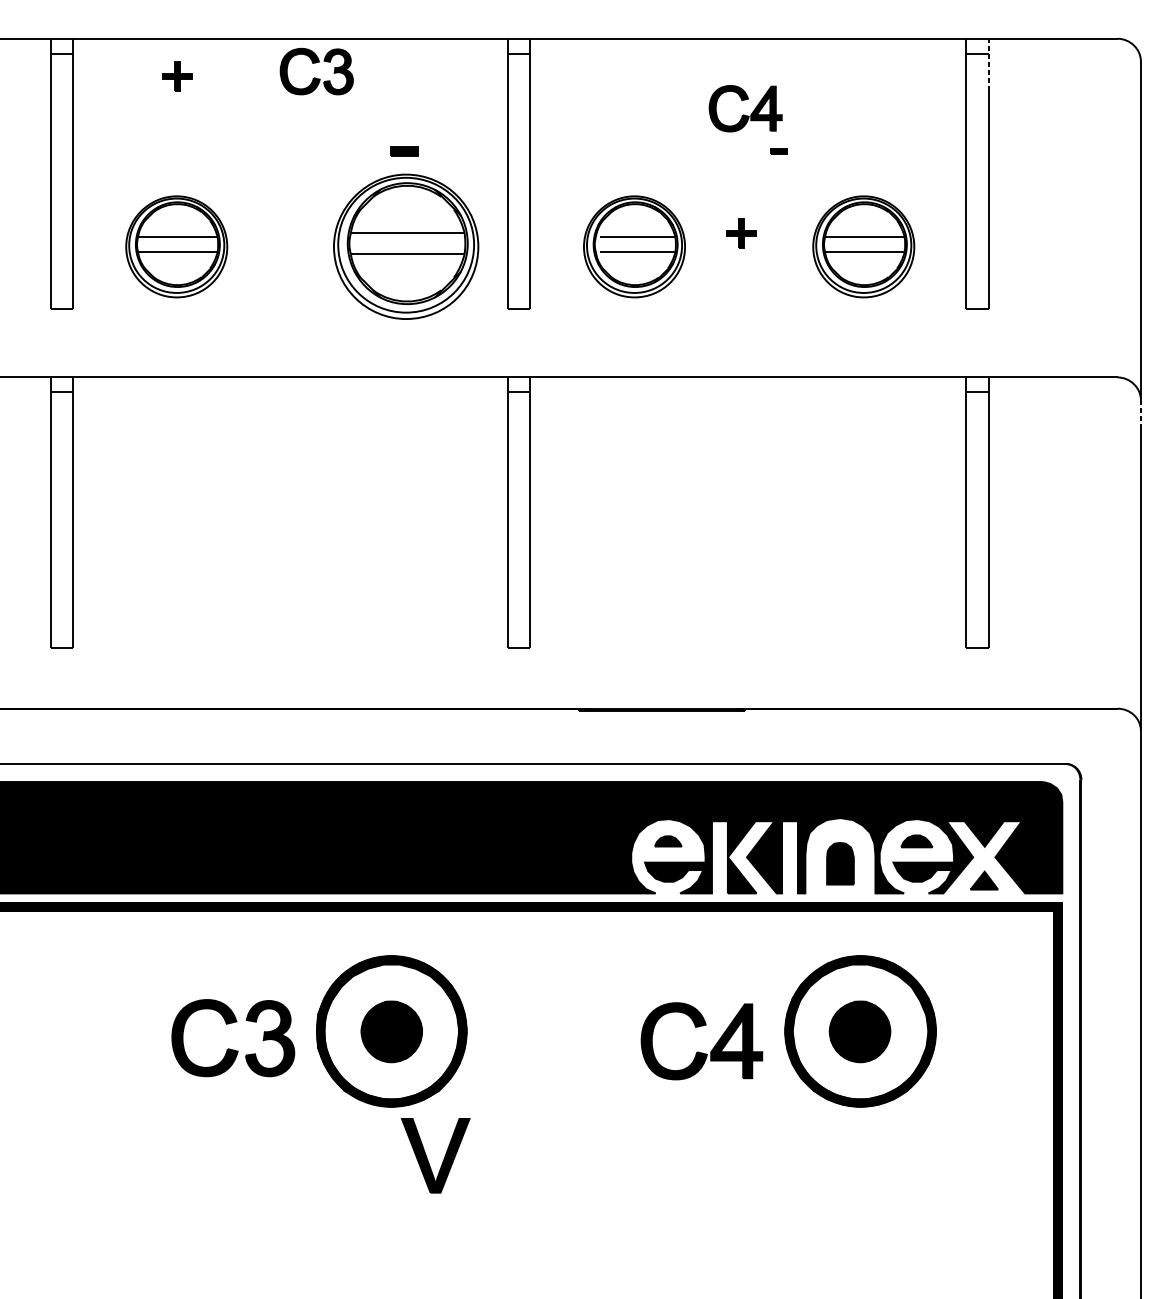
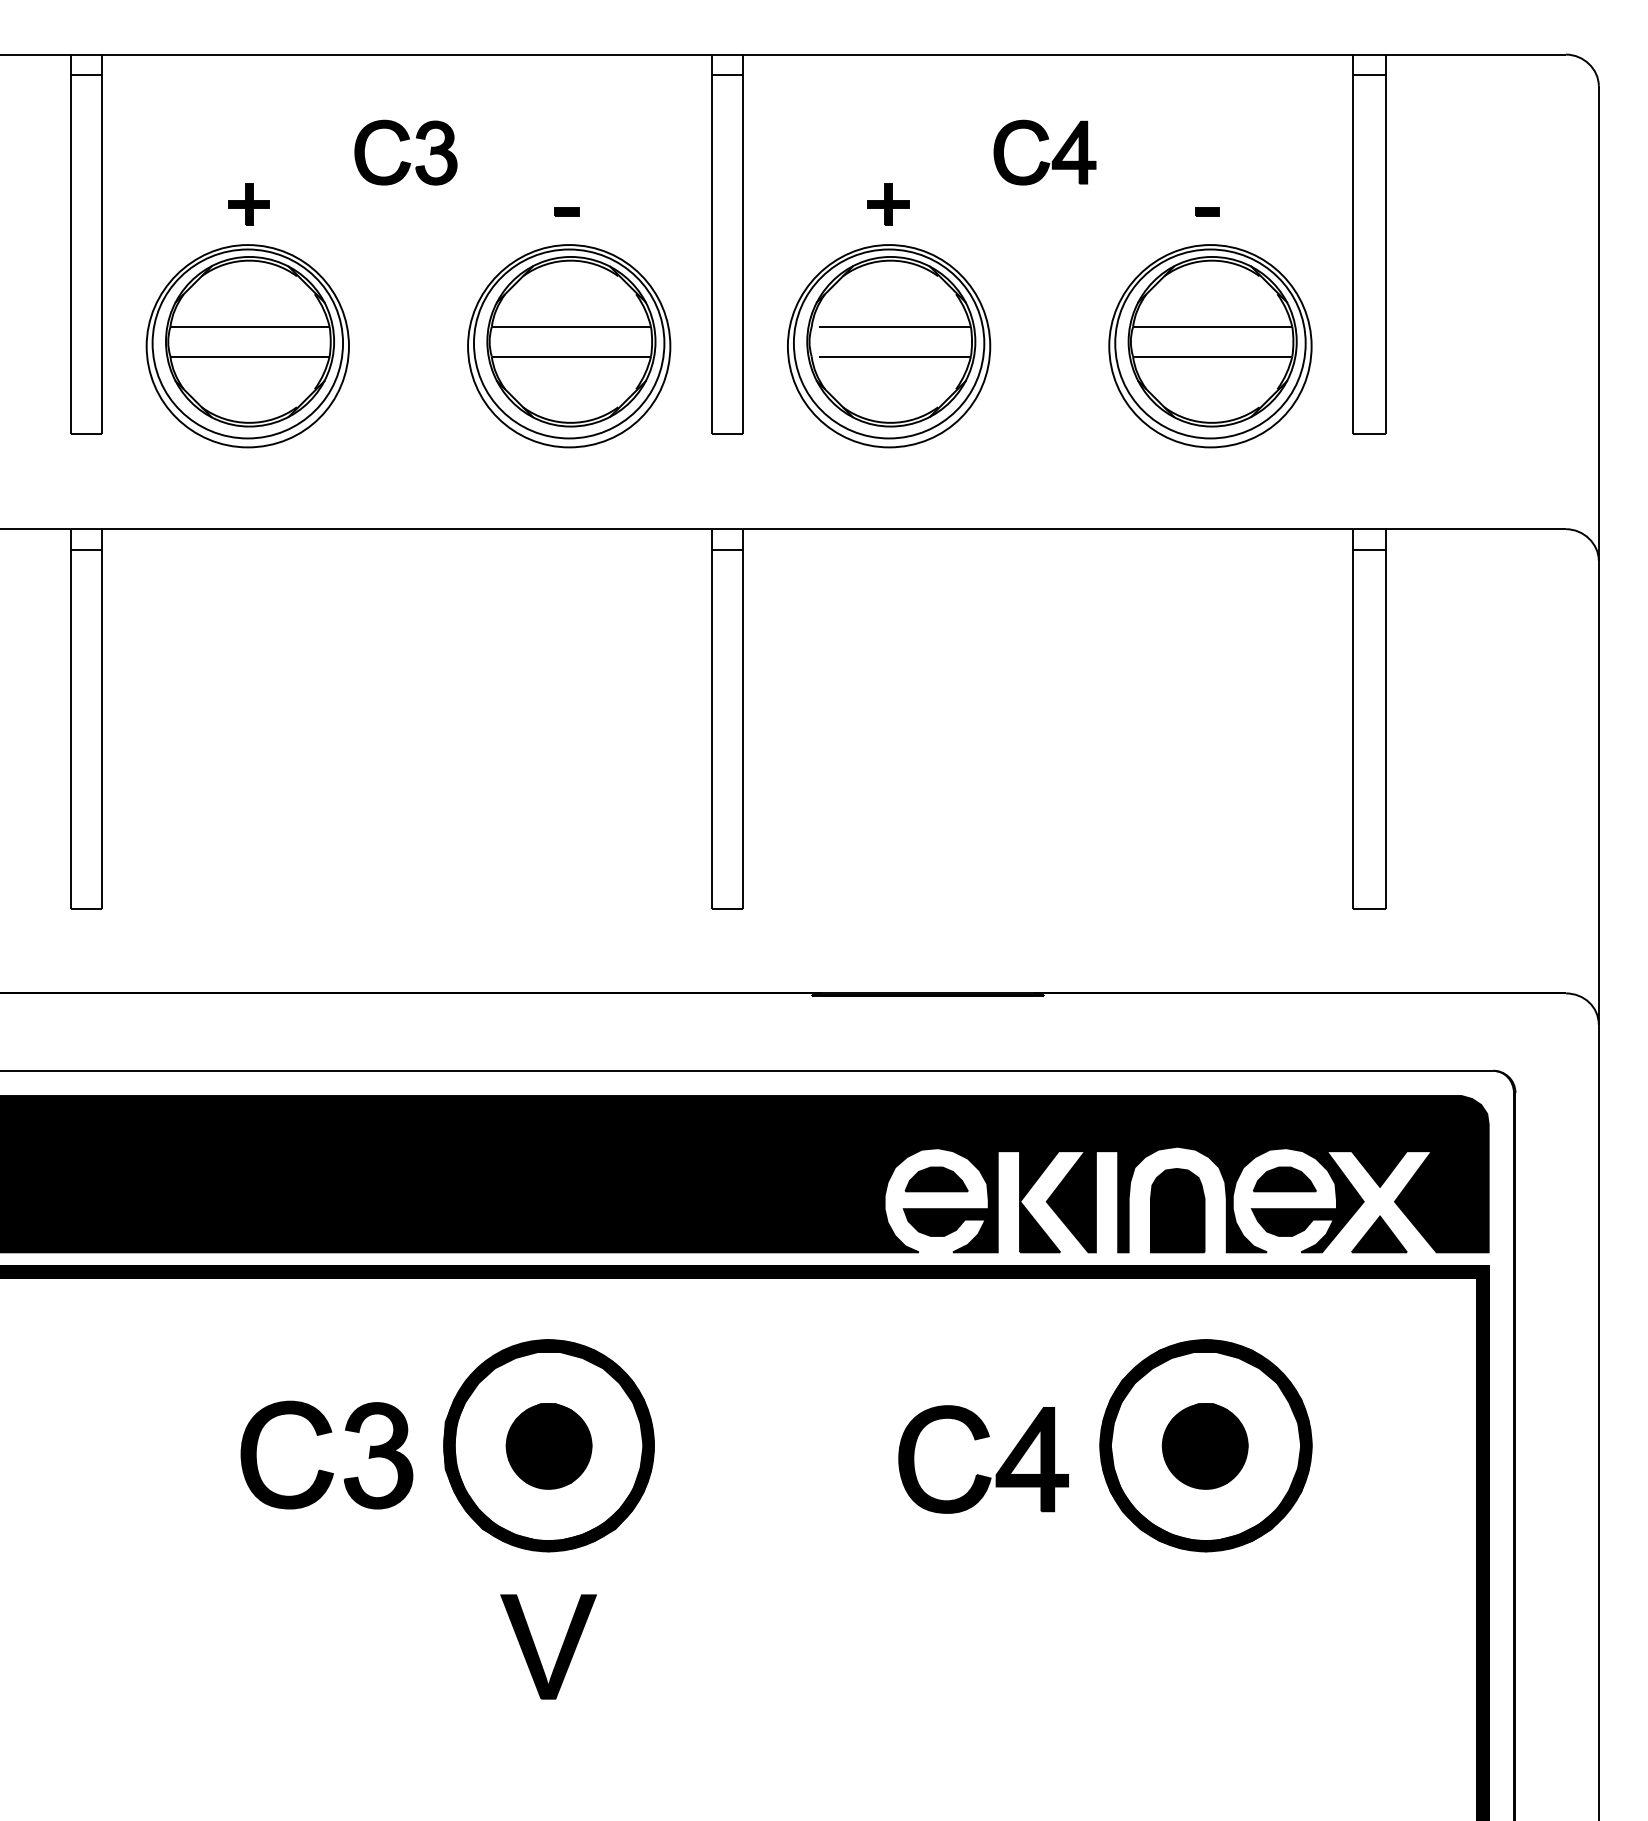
line: (989, 64) -> (1386, 90), dashed -> solid
part: (177, 76) -> (248, 204), moved
part: (316, 77) -> (405, 161), moved
part: (404, 150) -> (566, 211), size x0.62
part: (778, 150) -> (1207, 211), moved
part: (741, 233) -> (888, 204), moved
part: (176, 247) -> (247, 346), size x1.43
part: (634, 247) -> (889, 346), size x1.43
part: (863, 247) -> (1210, 346), size x1.43
line: (1140, 414) -> (1598, 581), dashed -> solid
part: (668, 841) -> (936, 1179), size x1.67
part: (916, 841) -> (1284, 1179), size x1.43
part: (840, 863) -> (1177, 1210), size x1.43
part: (984, 880) -> (1379, 1234), size x1.43
part: (427, 1159) -> (537, 1651), moved

